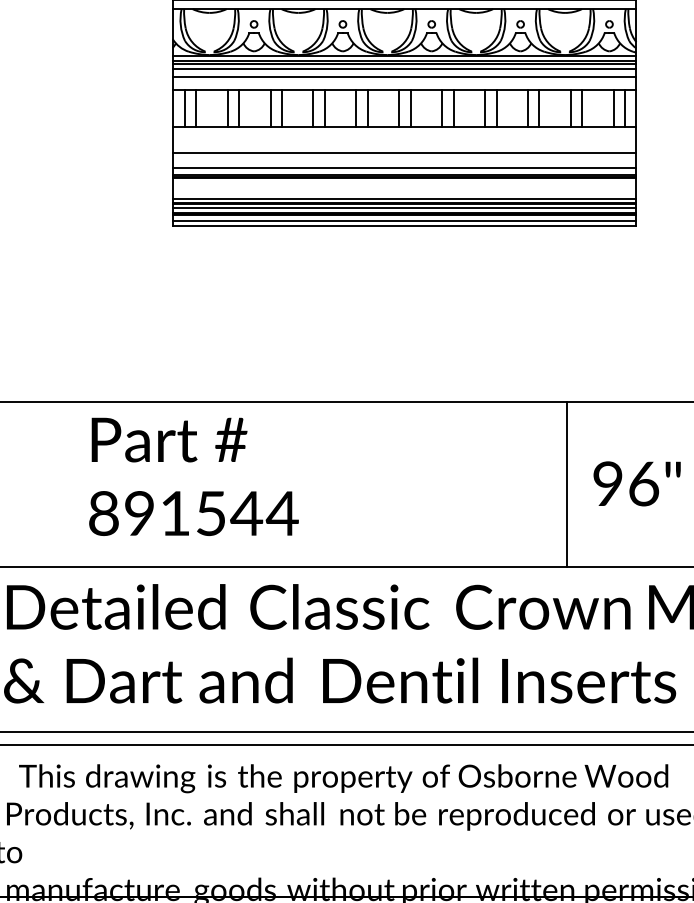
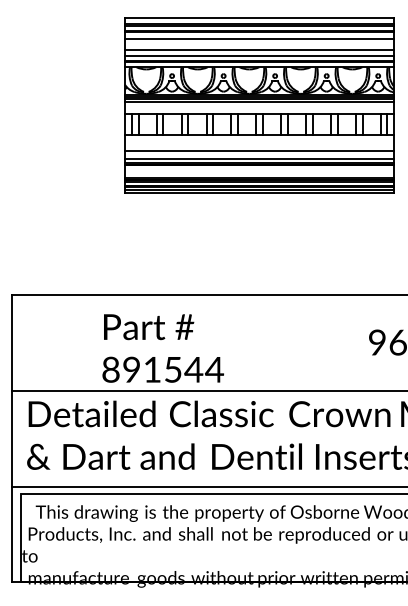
line: (403, 76) -> (258, 106), removed
text: (192, 476) -> (162, 348), moved
line: (566, 483) -> (353, 342), removed

